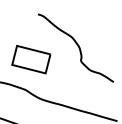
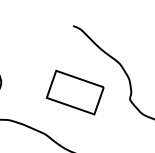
part: (31, 59) -> (75, 92), moved

